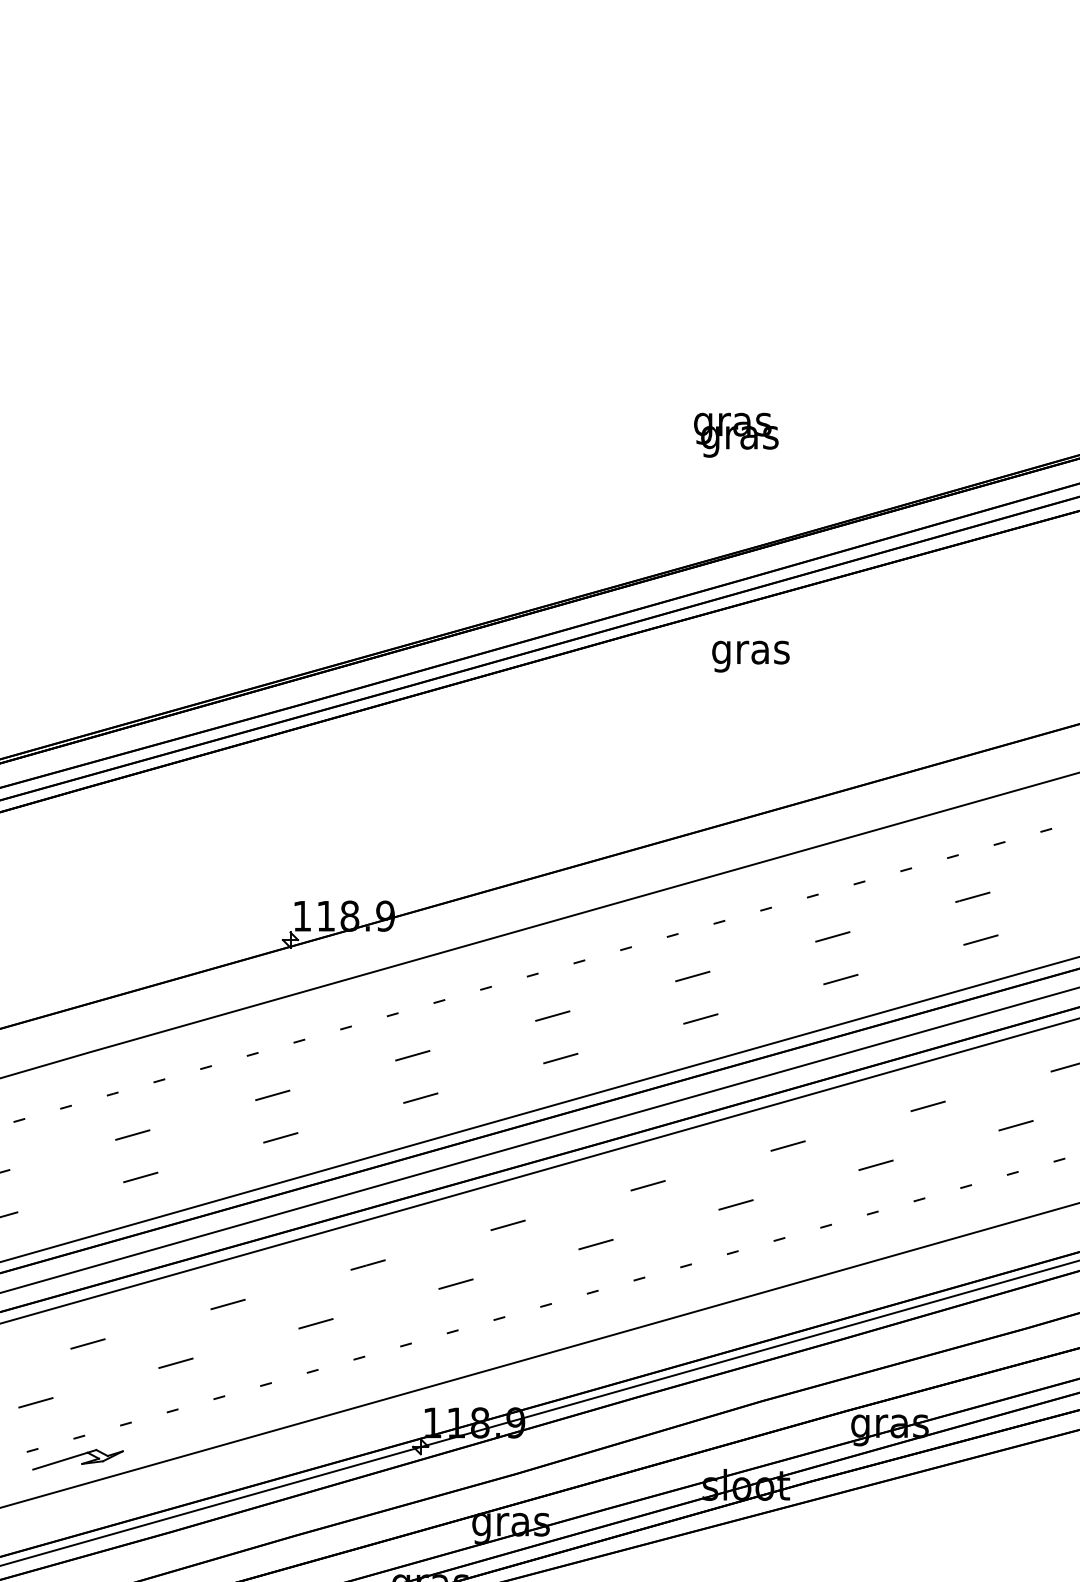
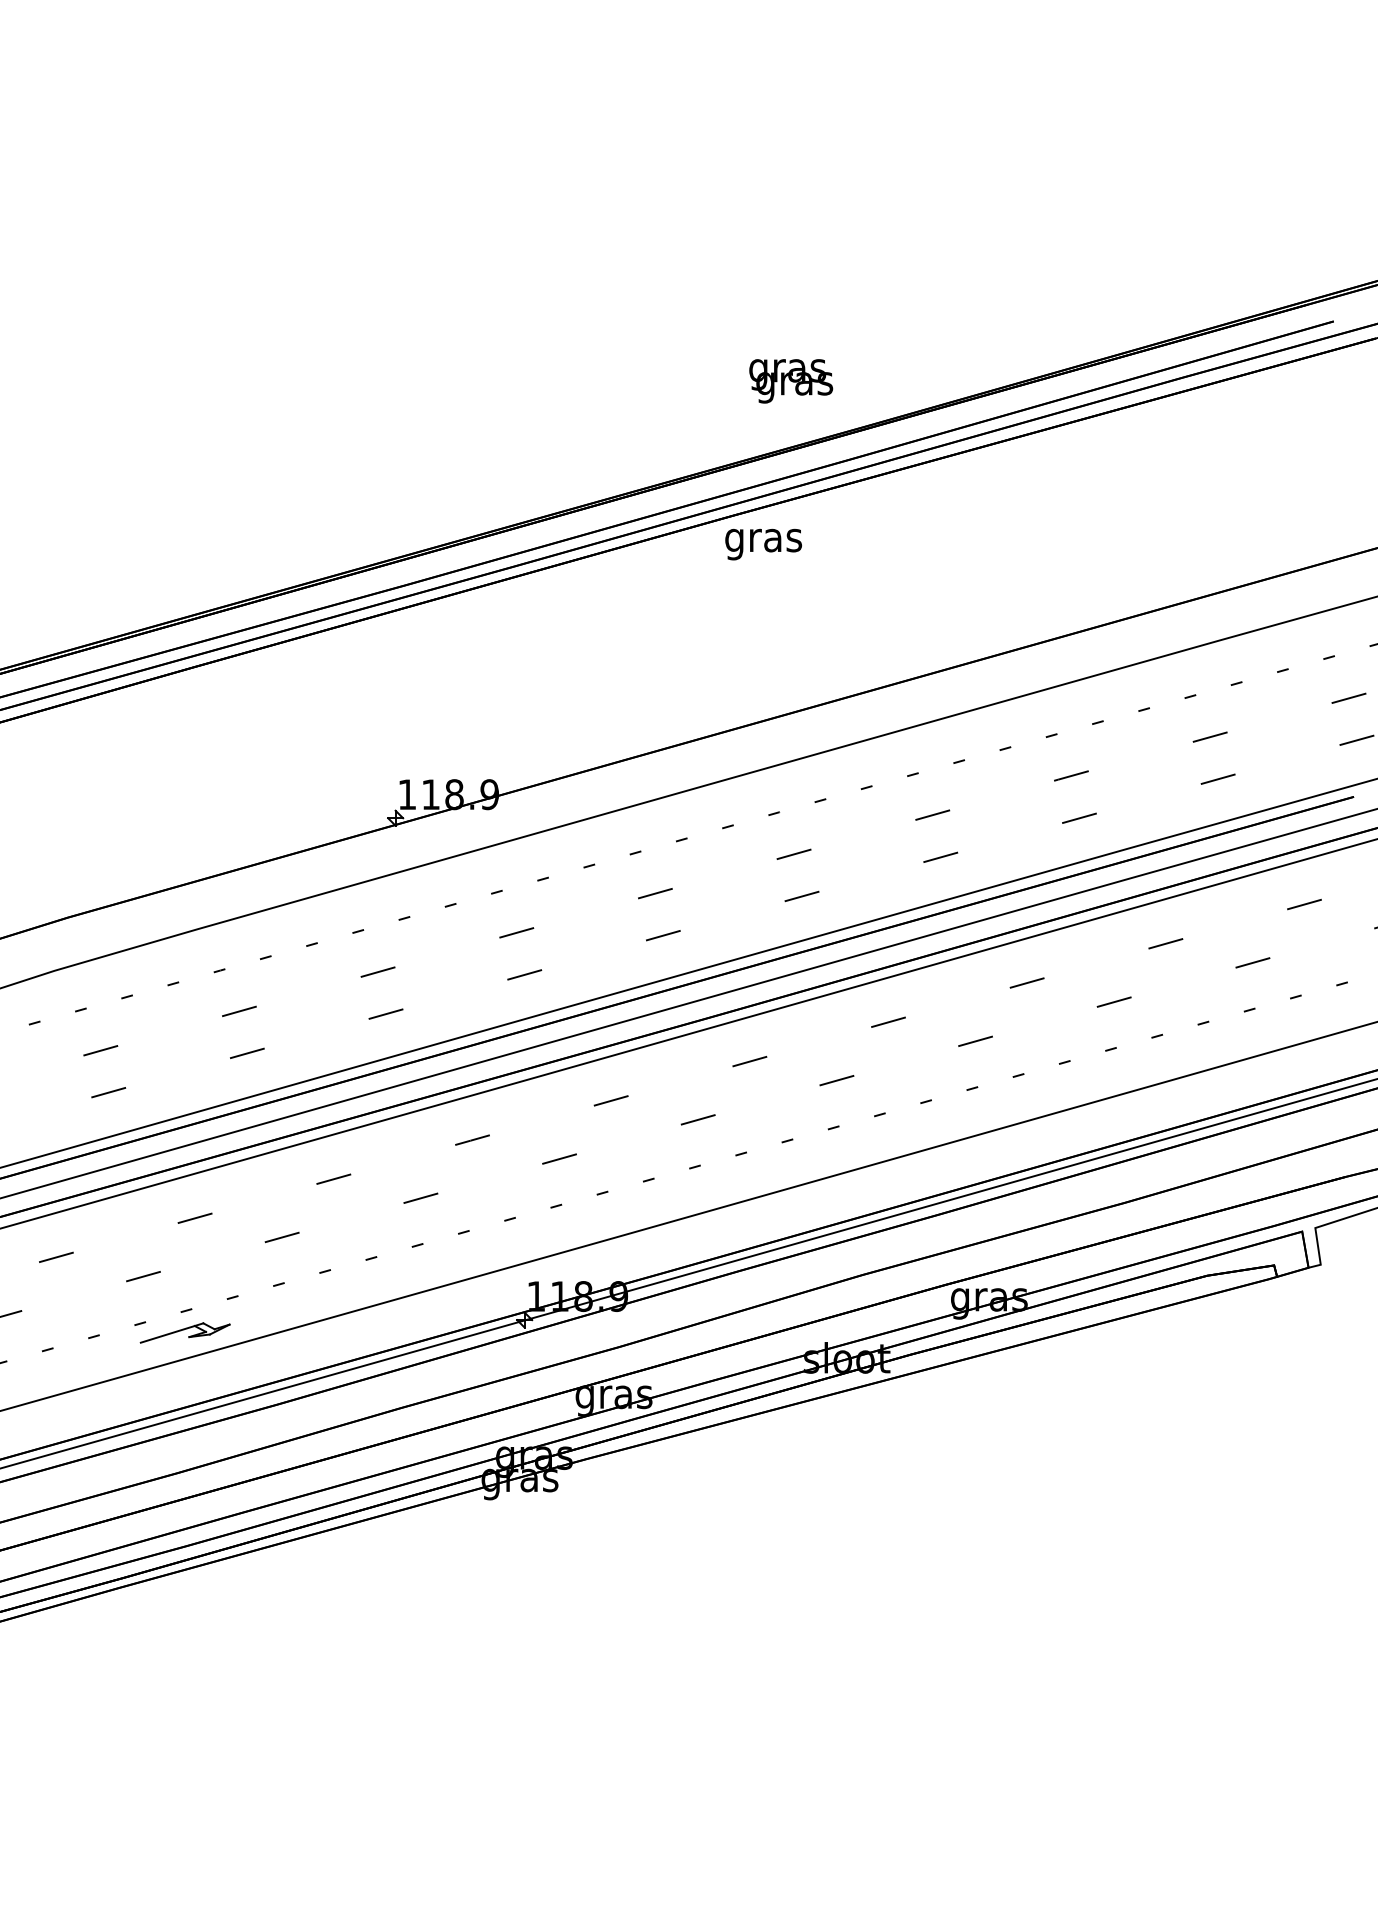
text: (736, 435) -> (791, 381), moved
text: (750, 656) -> (763, 544), moved

